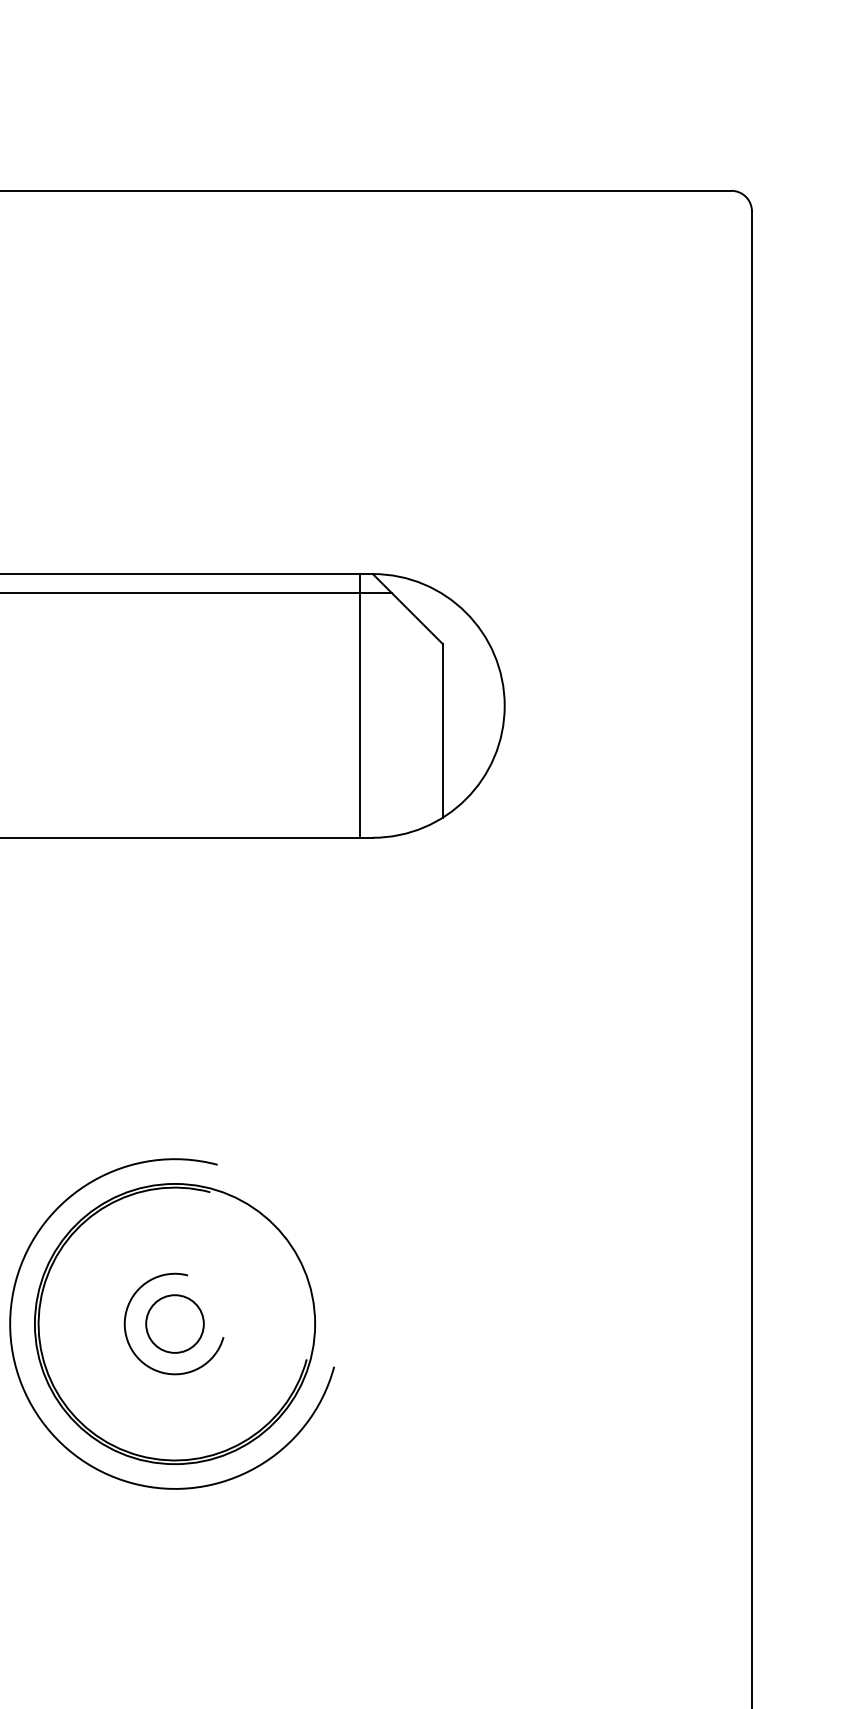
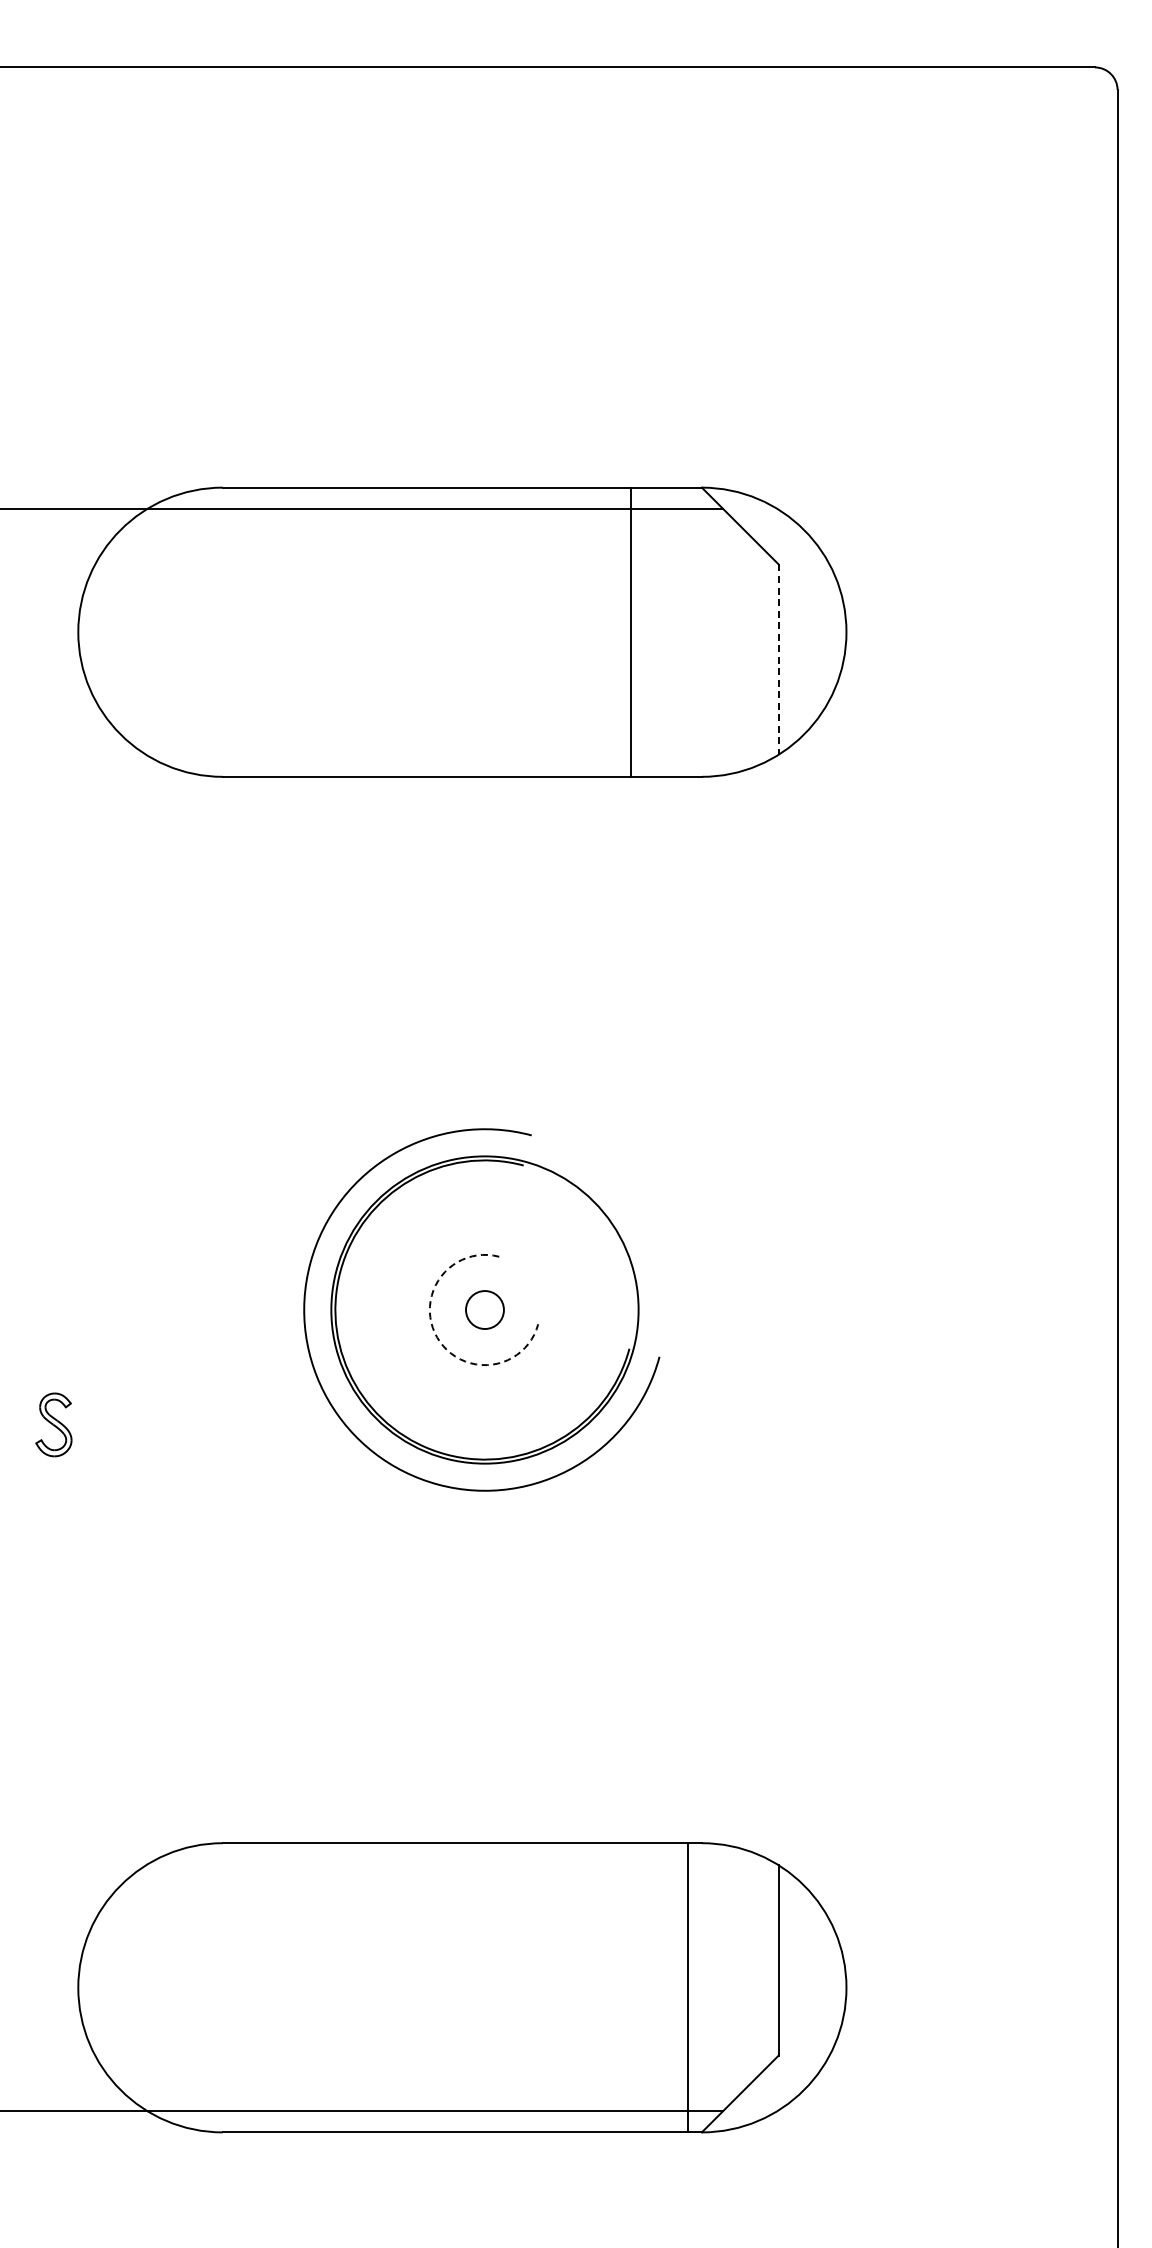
line: (360, 705) -> (631, 631), moved
line: (442, 731) -> (778, 660), solid -> dashed
circle: (174, 1323) -> (484, 1309), size x0.6
arc: (131, 1349) -> (437, 1337), solid -> dashed

